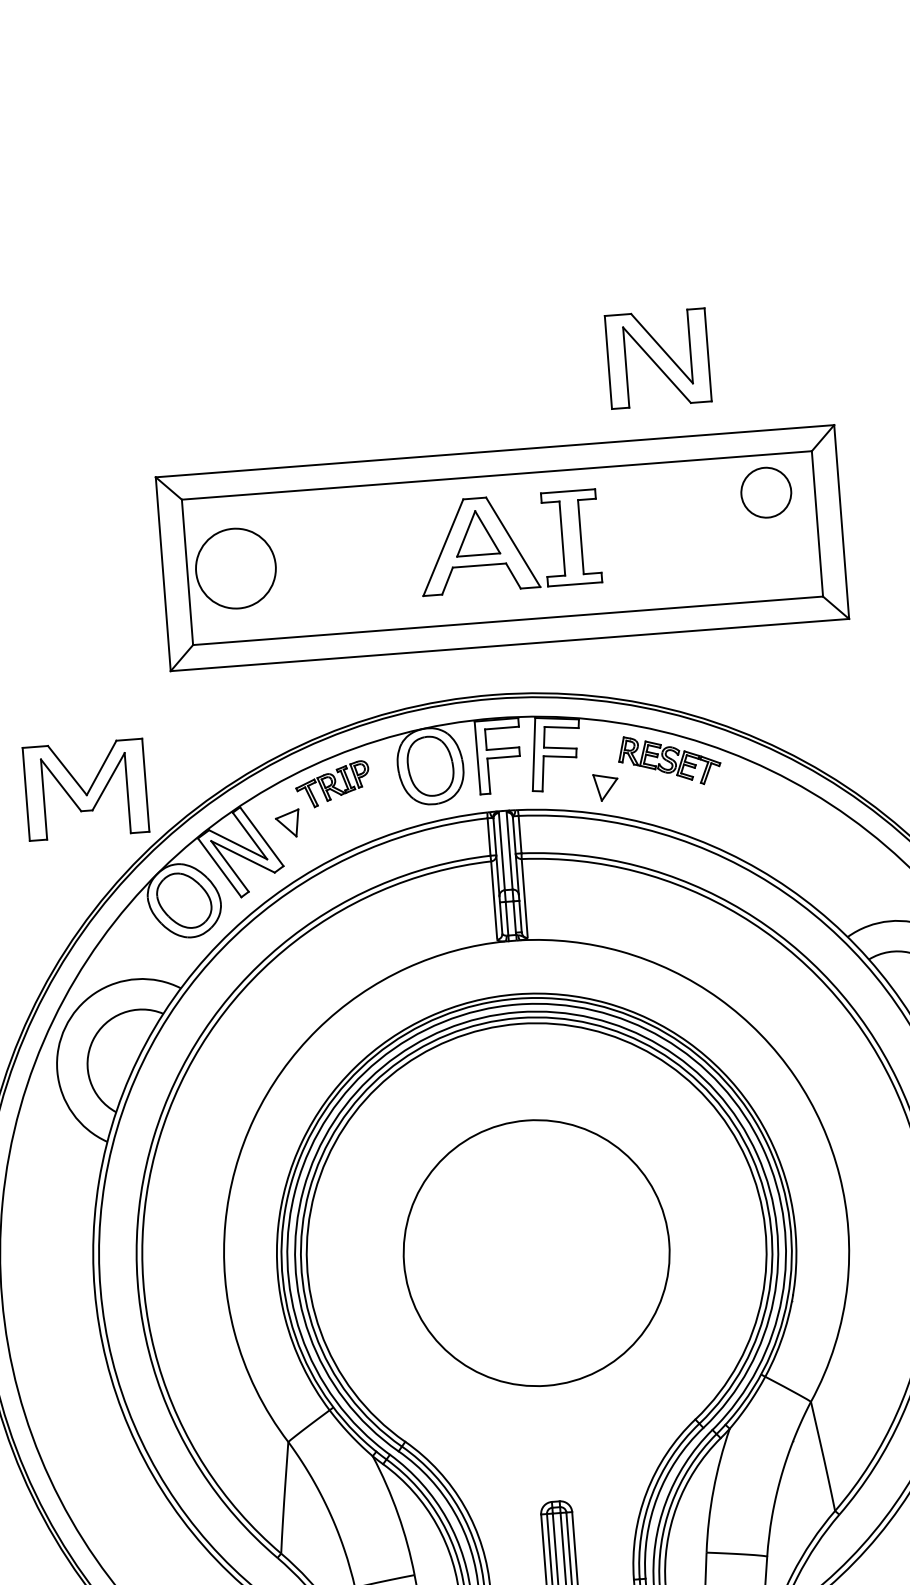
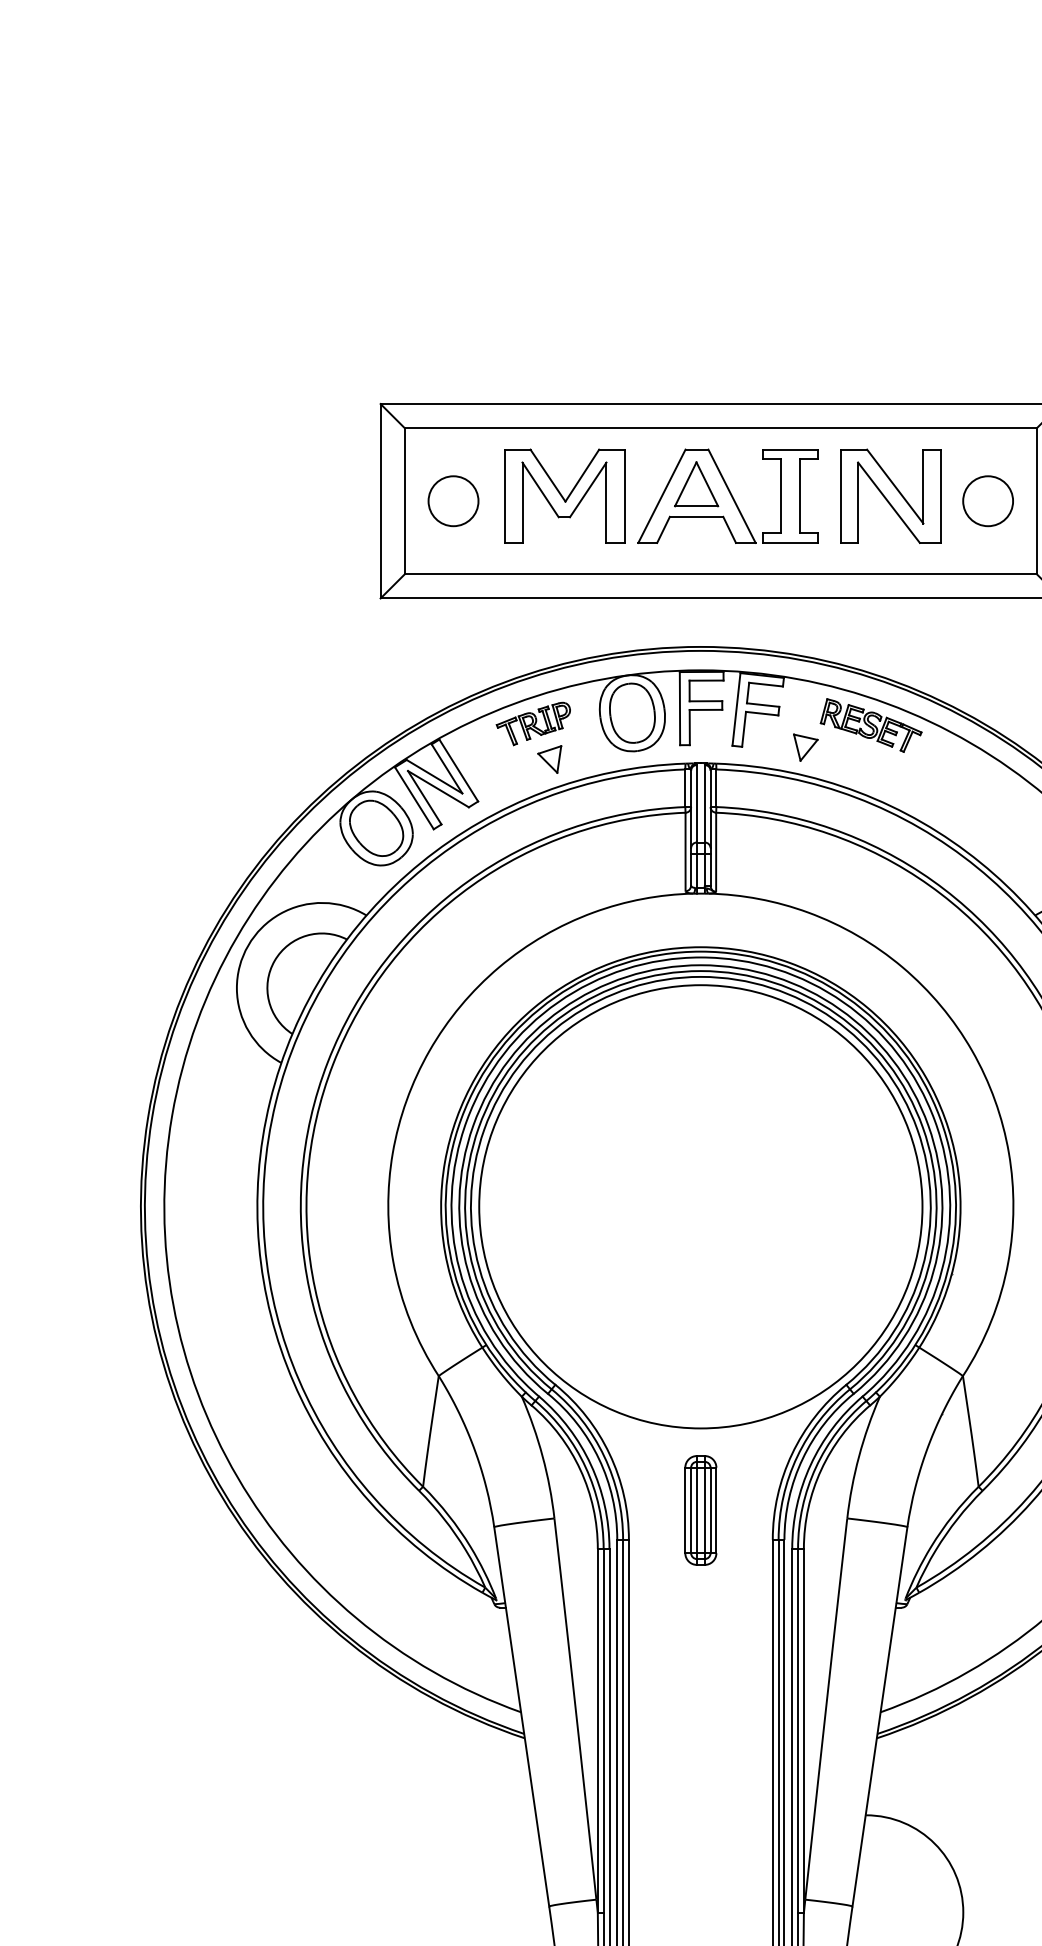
part: (657, 357) -> (890, 495), moved
circle: (765, 493) -> (987, 501), moved
circle: (235, 568) -> (453, 501), size x0.62
part: (85, 789) -> (564, 495), moved
part: (287, 823) -> (549, 759), moved
circle: (536, 1252) -> (700, 1206), size x1.67

